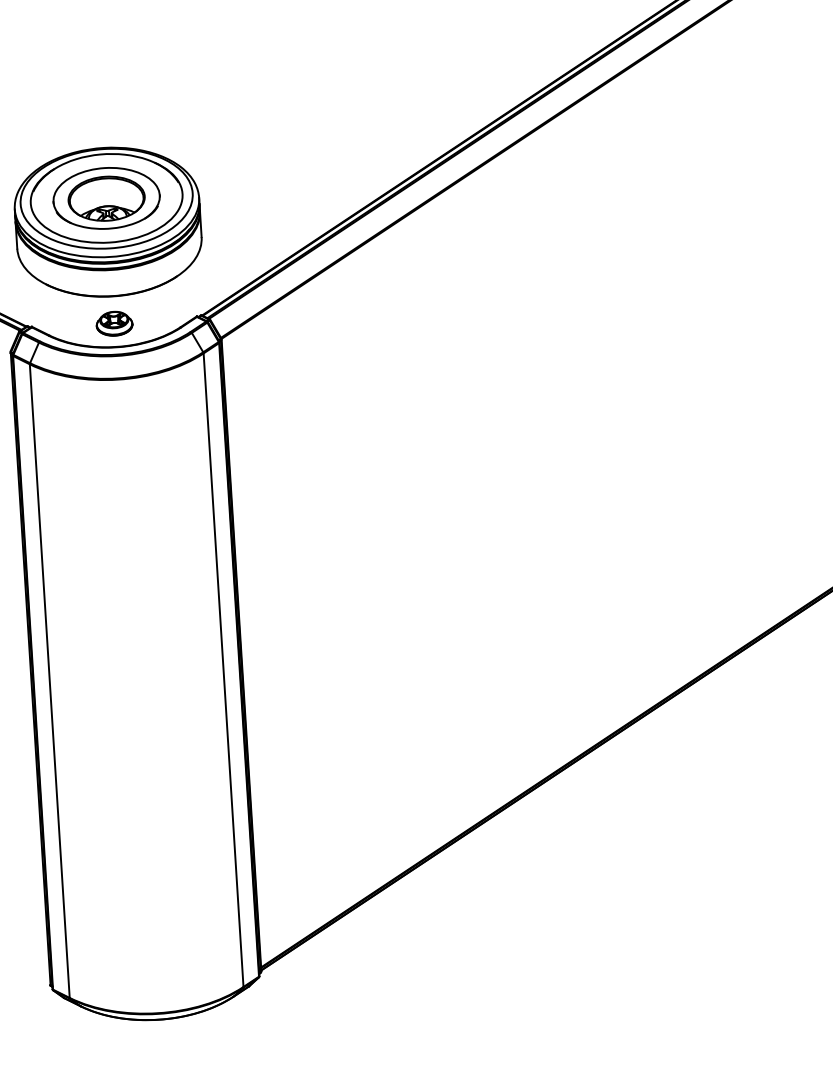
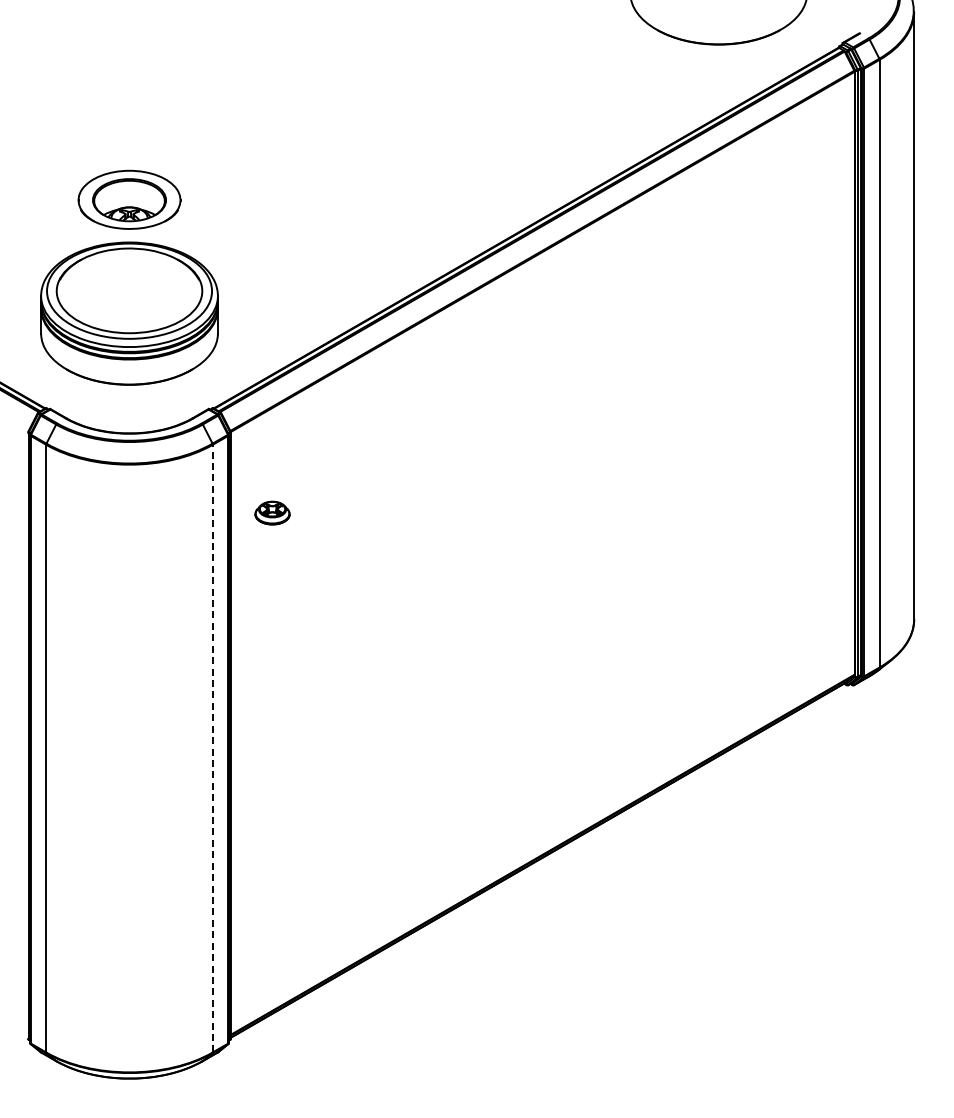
part: (106, 198) -> (129, 199), moved
part: (114, 323) -> (272, 512), moved
line: (223, 670) -> (212, 748), solid -> dashed

